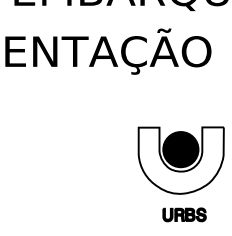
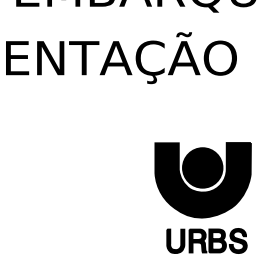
fill: (180, 160) -> (202, 180), added
part: (184, 214) -> (206, 240), size x1.67

